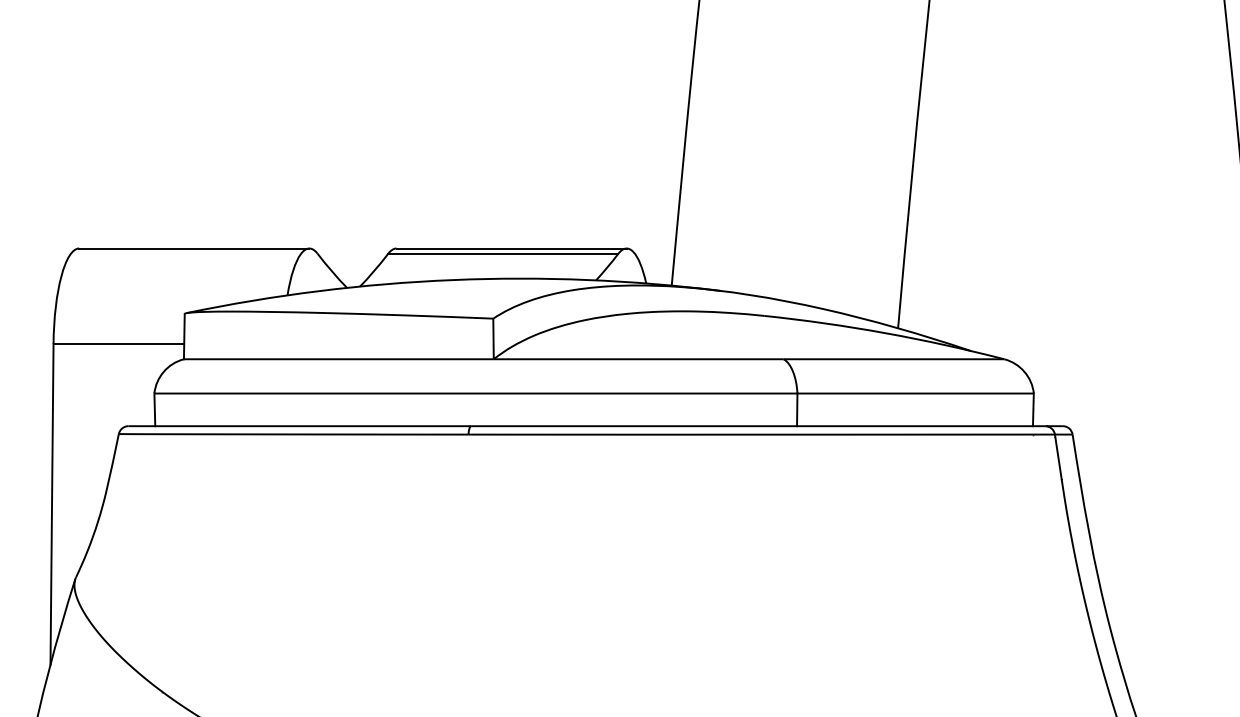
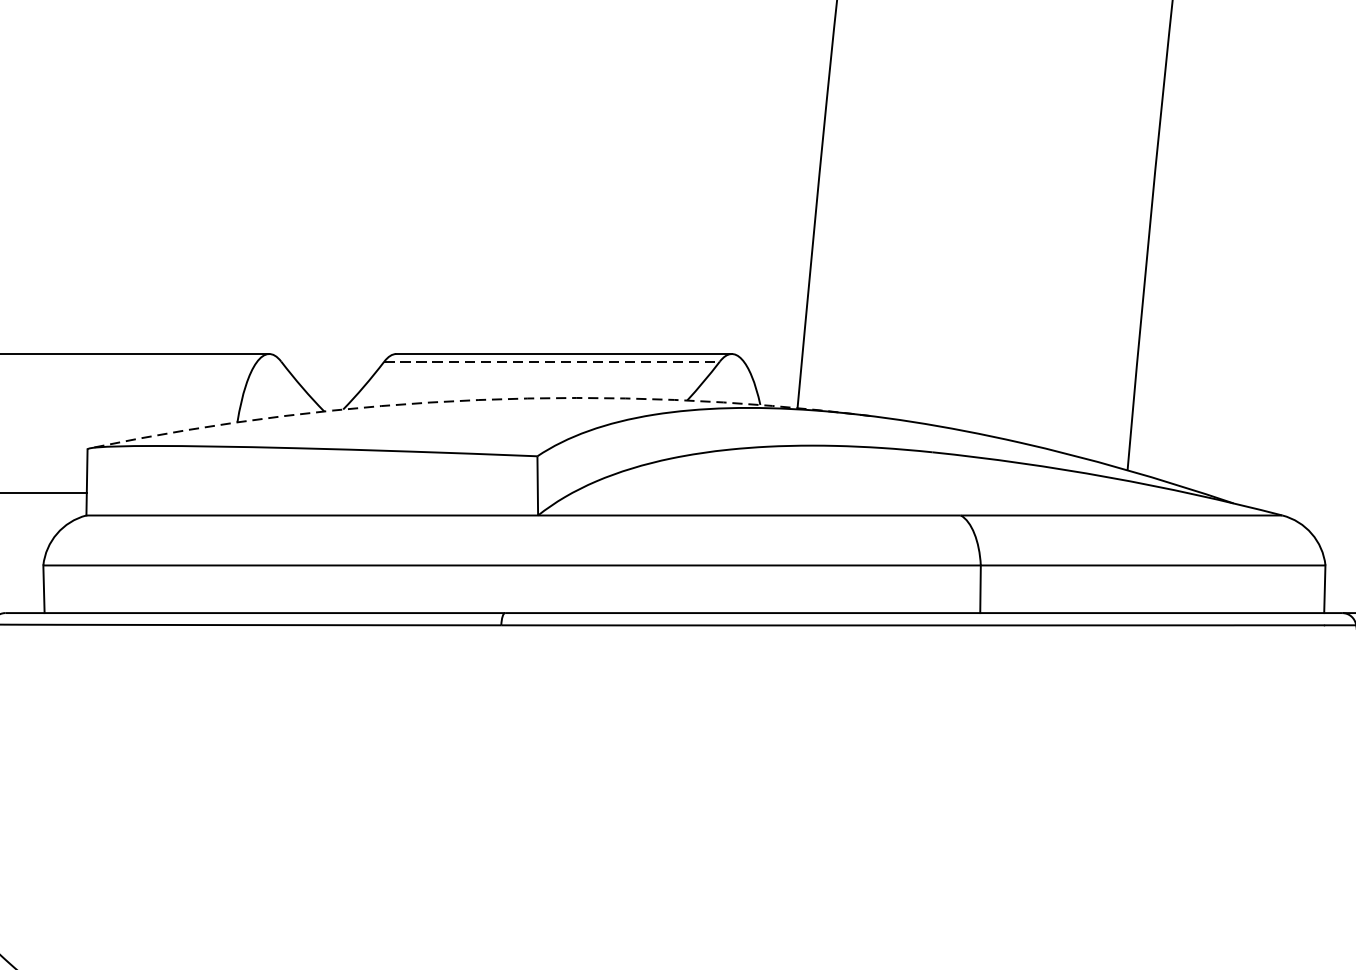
line: (503, 253) -> (552, 361), solid -> dashed
arc: (453, 280) -> (479, 400), solid -> dashed

